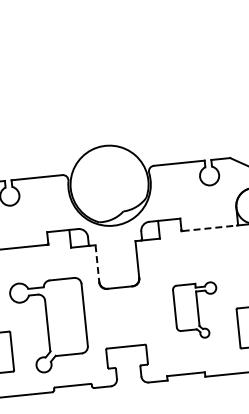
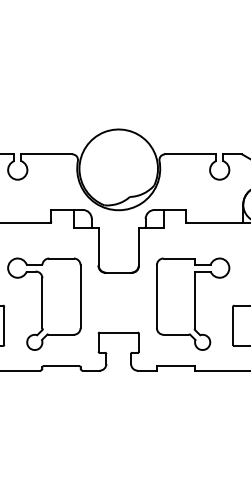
line: (210, 228) -> (215, 222), dashed -> solid
line: (97, 263) -> (98, 246), dashed -> solid
part: (197, 310) -> (193, 303), size x1.67

